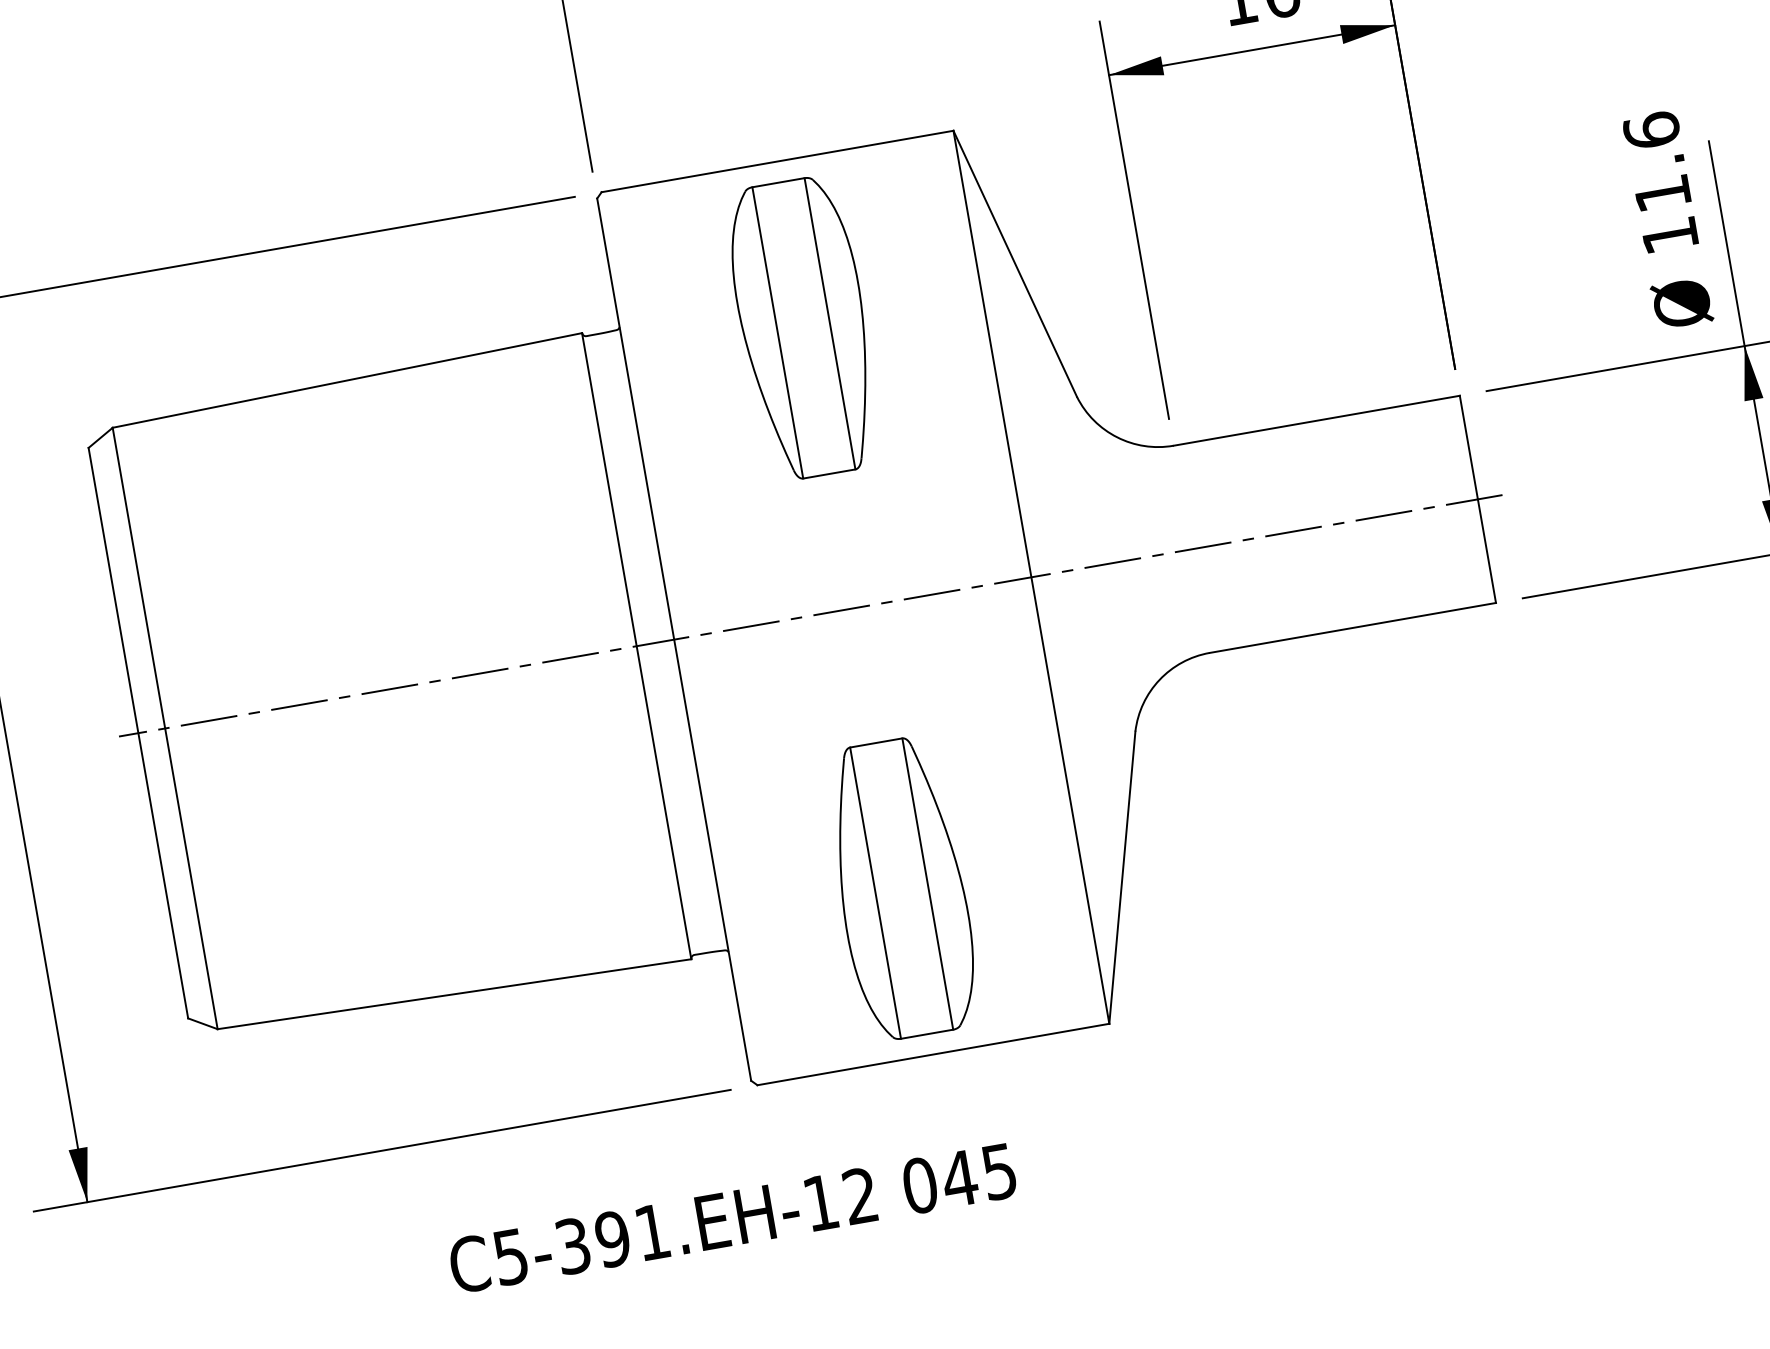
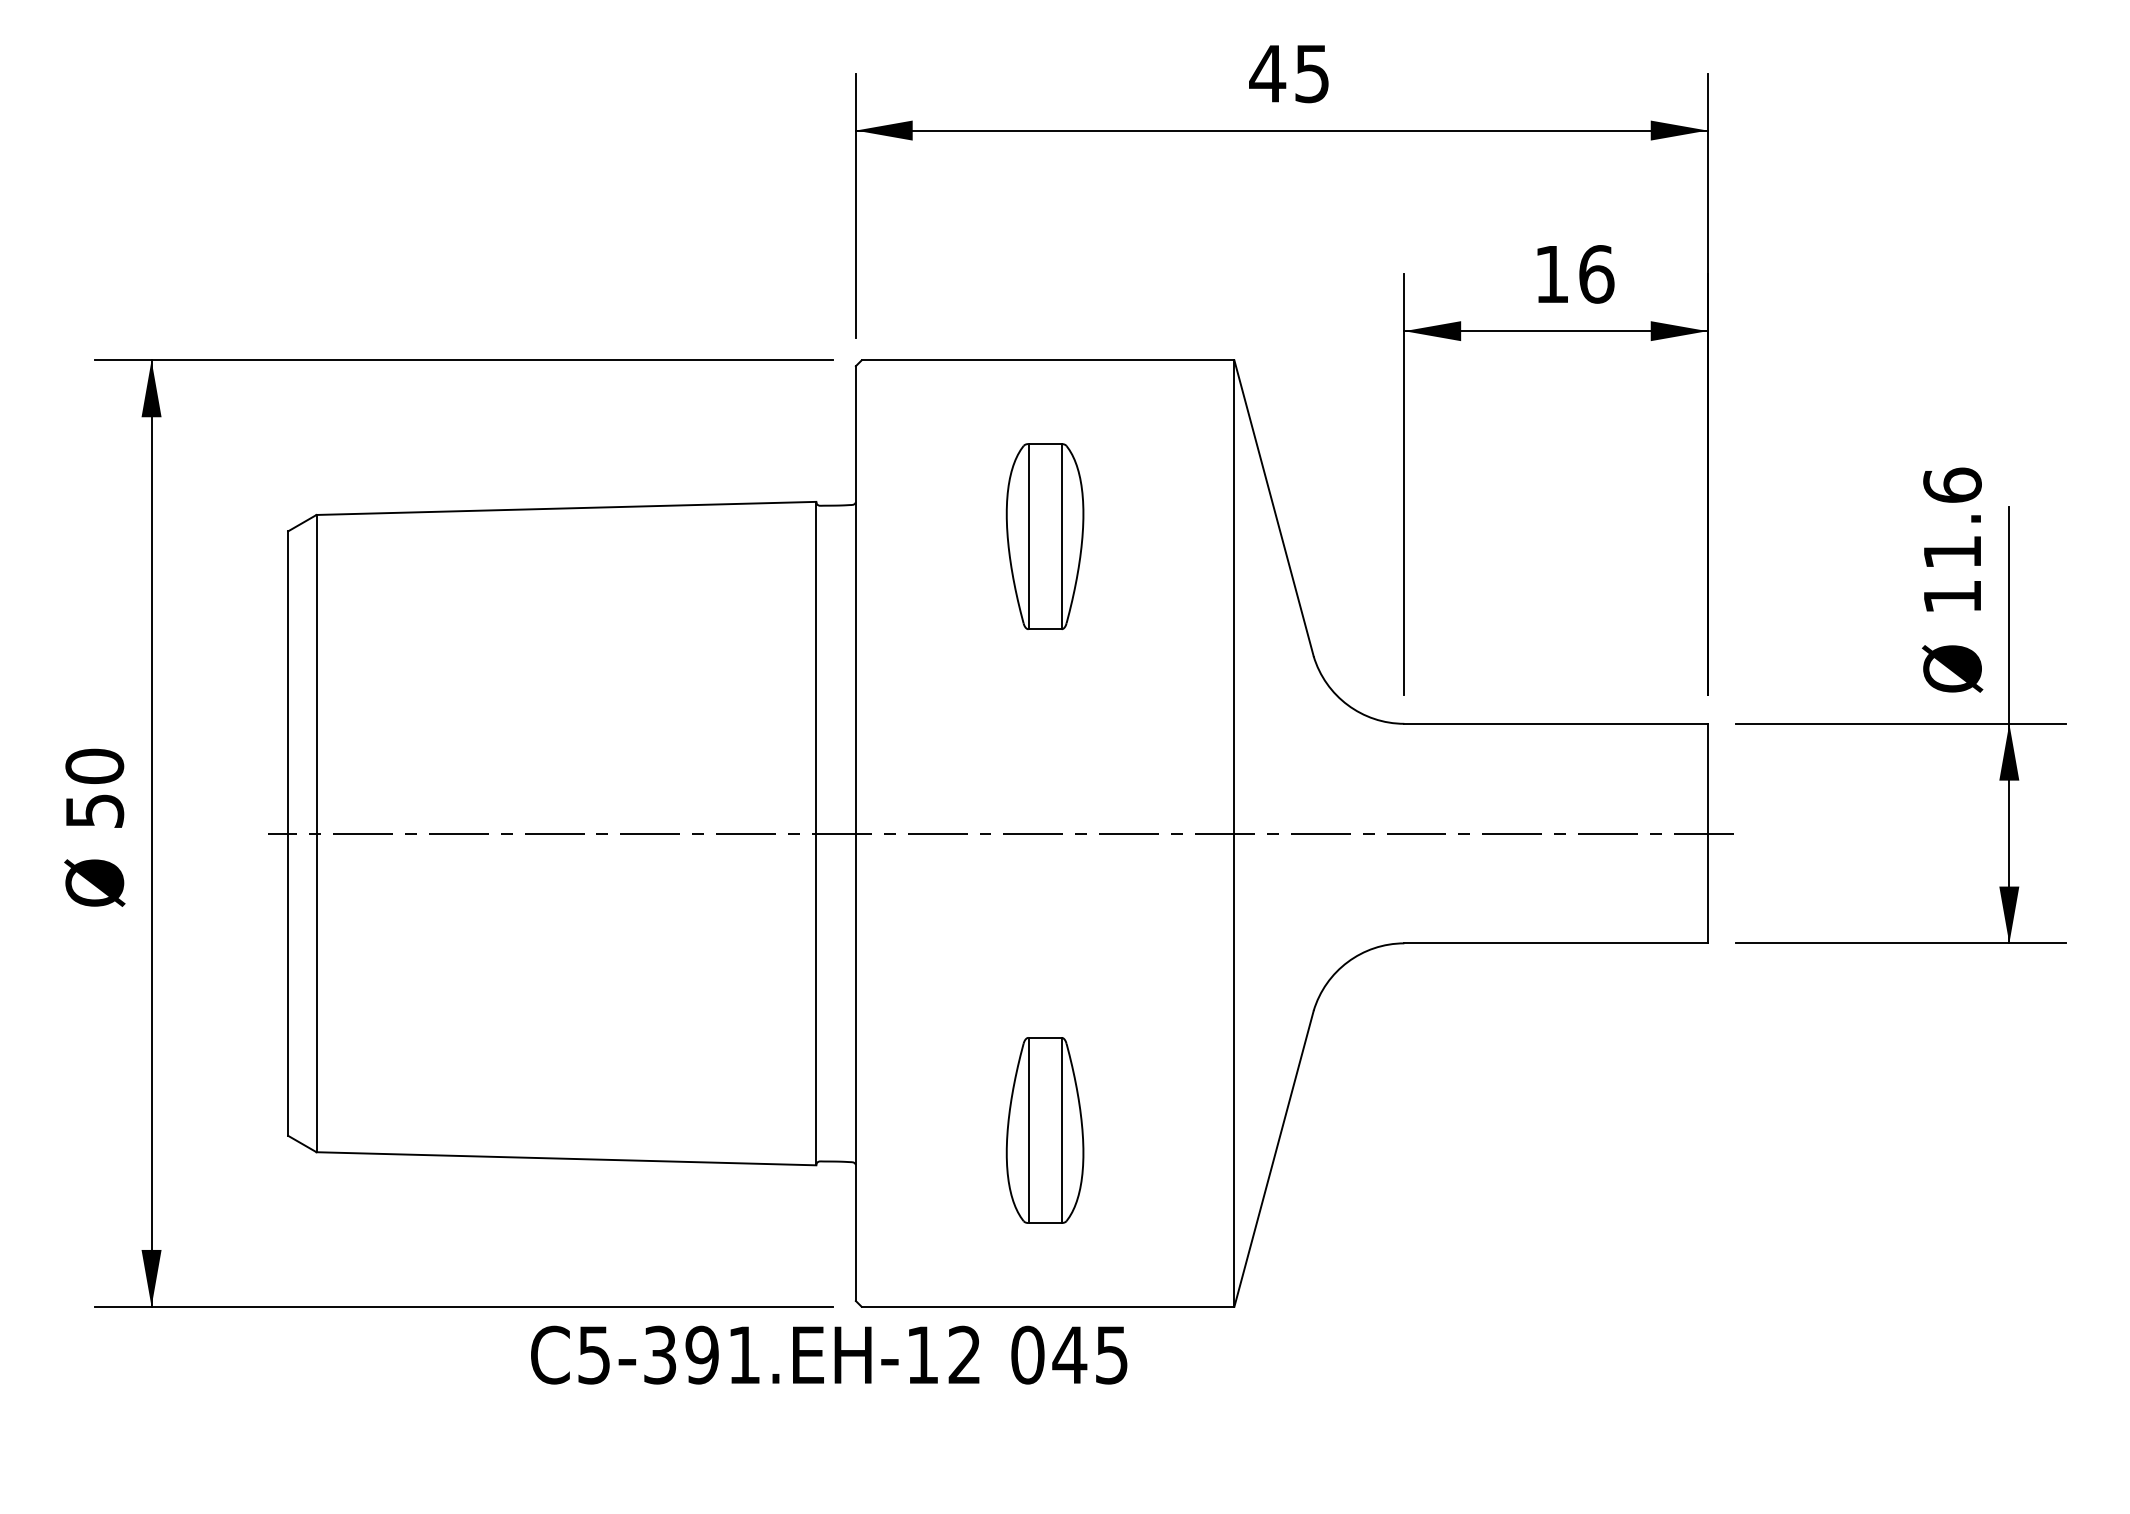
part: (803, 328) -> (1044, 536), size x0.6
part: (901, 888) -> (1044, 1130), size x0.6
text: (732, 1217) -> (829, 1354), moved

